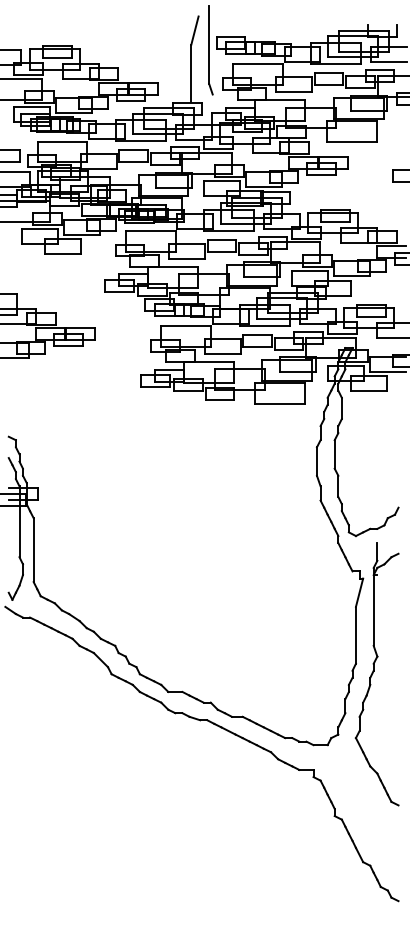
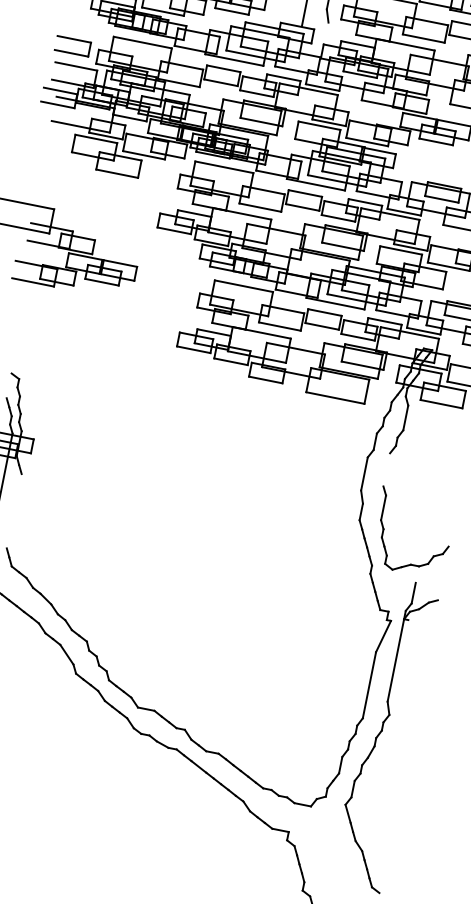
line: (334, 454) -> (386, 469), removed
line: (33, 550) -> (13, 511), removed

